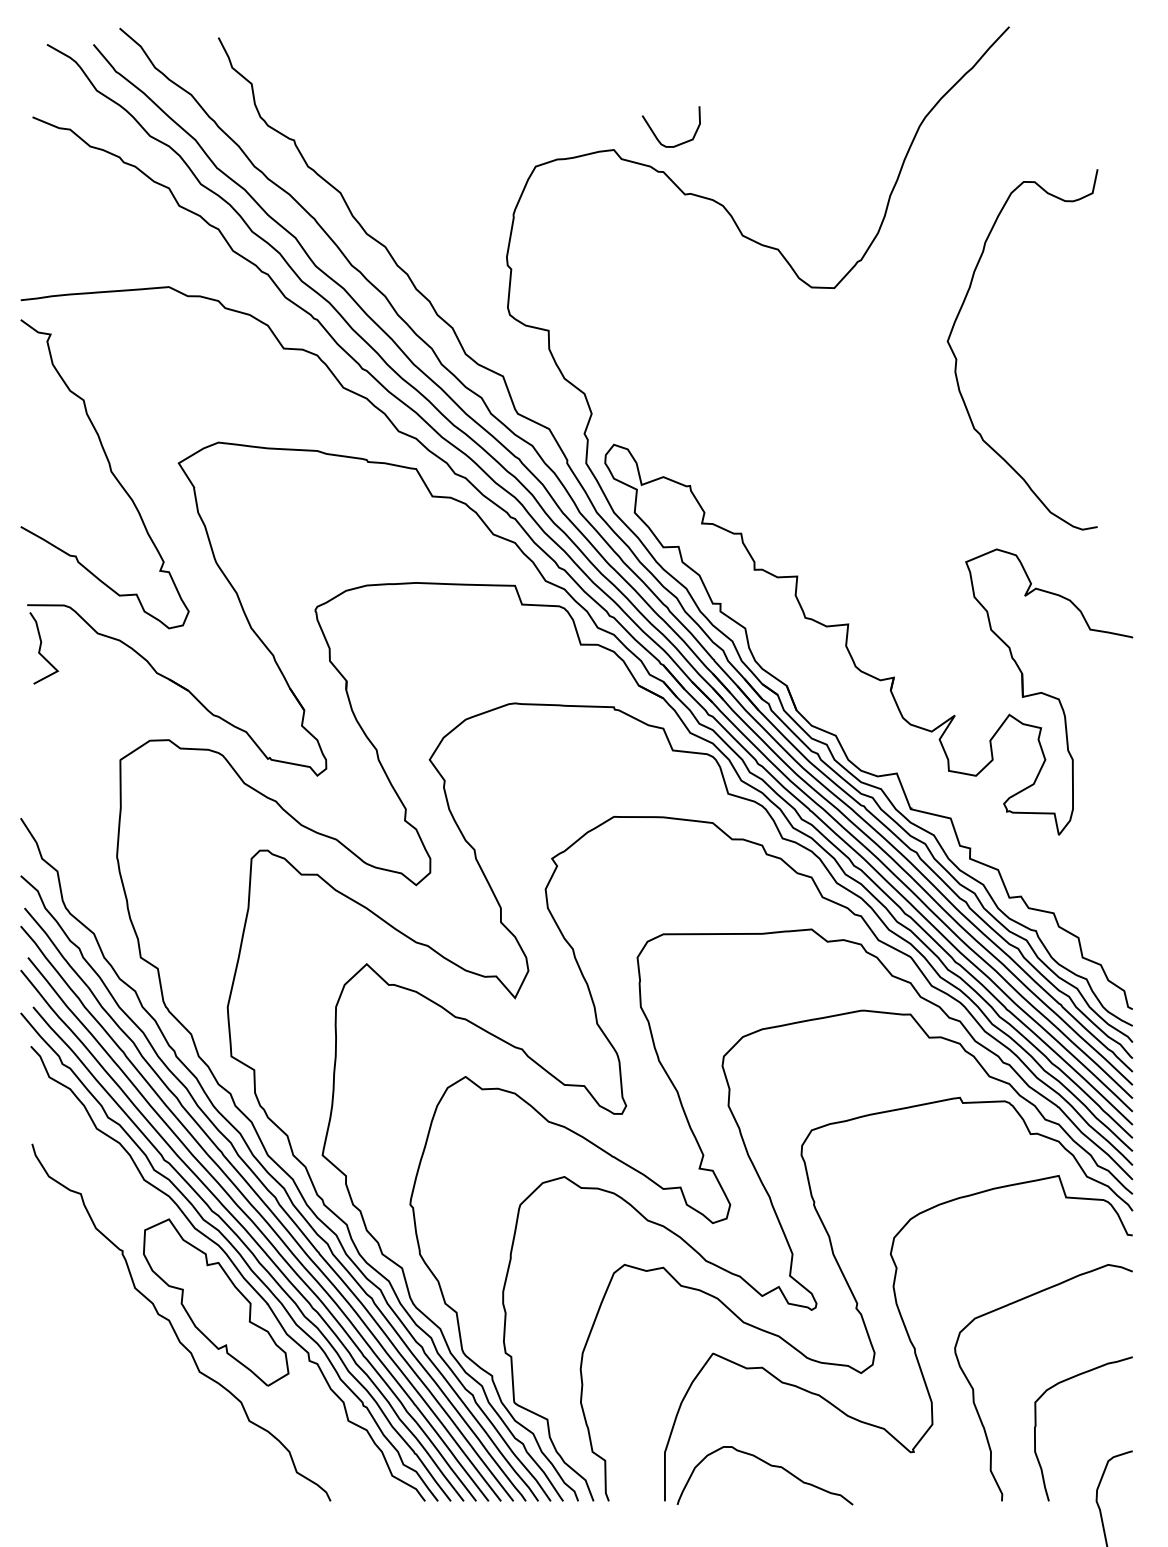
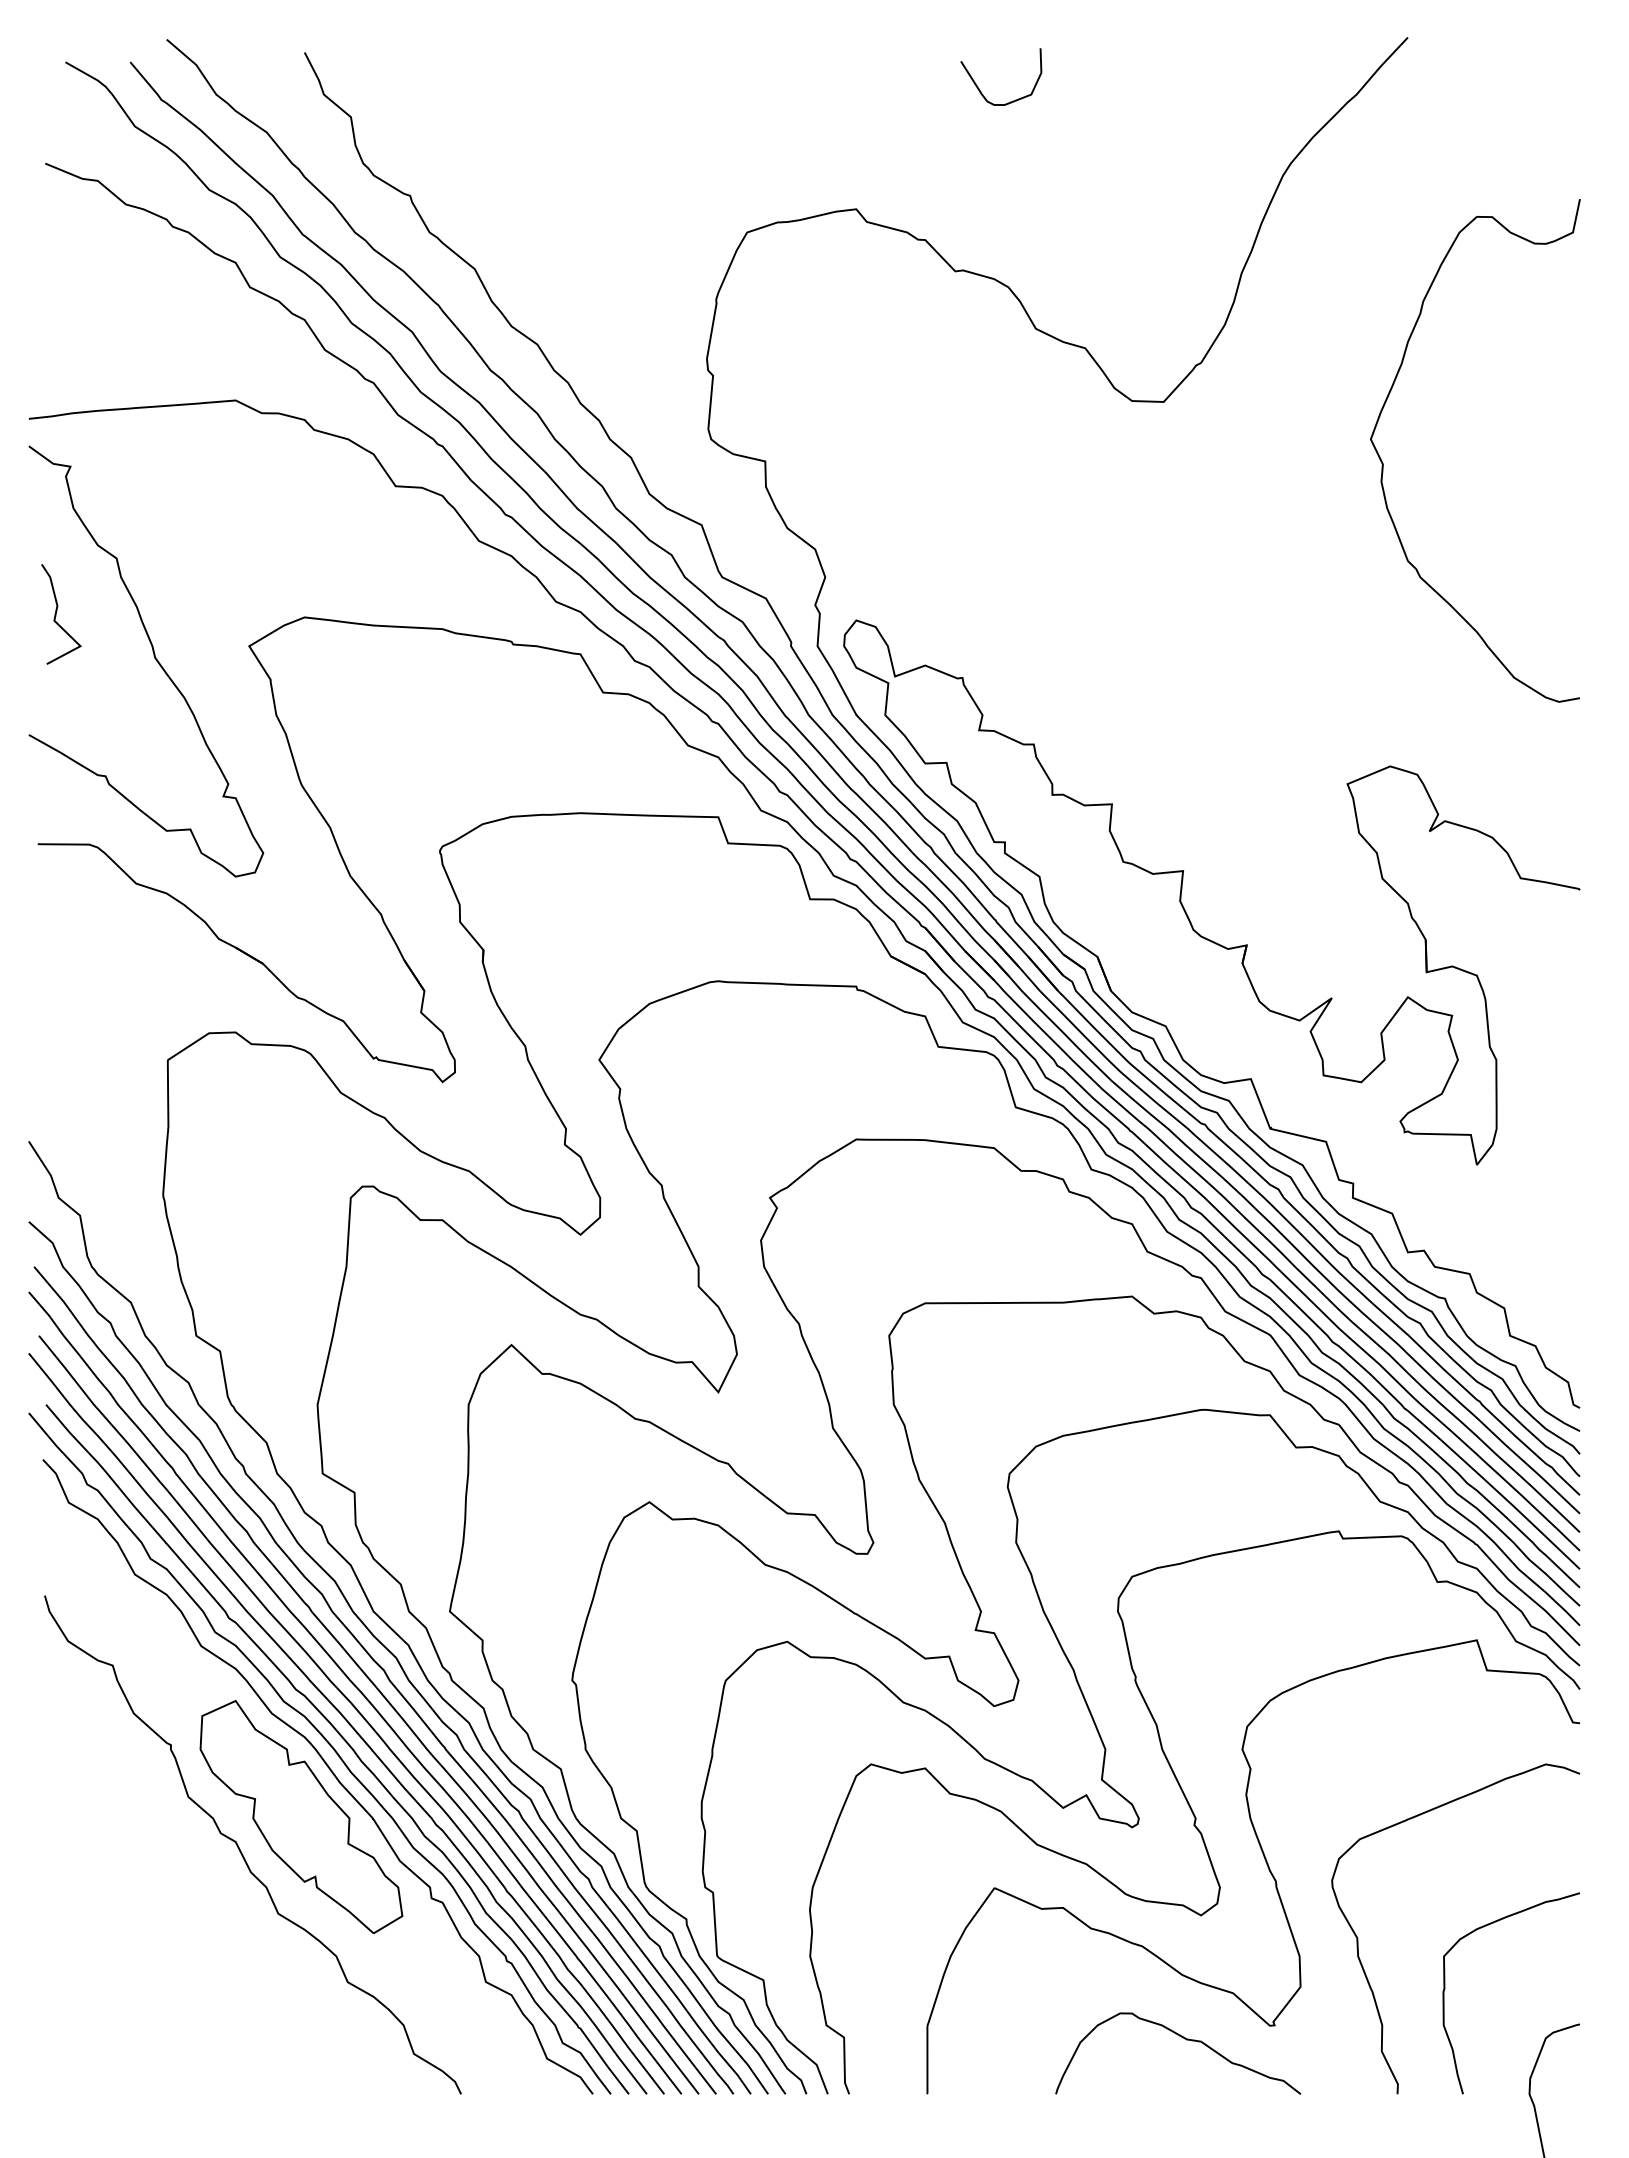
curve: (657, 137) -> (981, 91), moved
curve: (956, 358) -> (1383, 463), moved
curve: (41, 646) -> (57, 611), moved
curve: (769, 1465) -> (1184, 2039), moved

